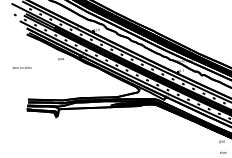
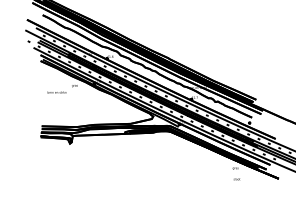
text: (21, 67) -> (56, 92), moved

